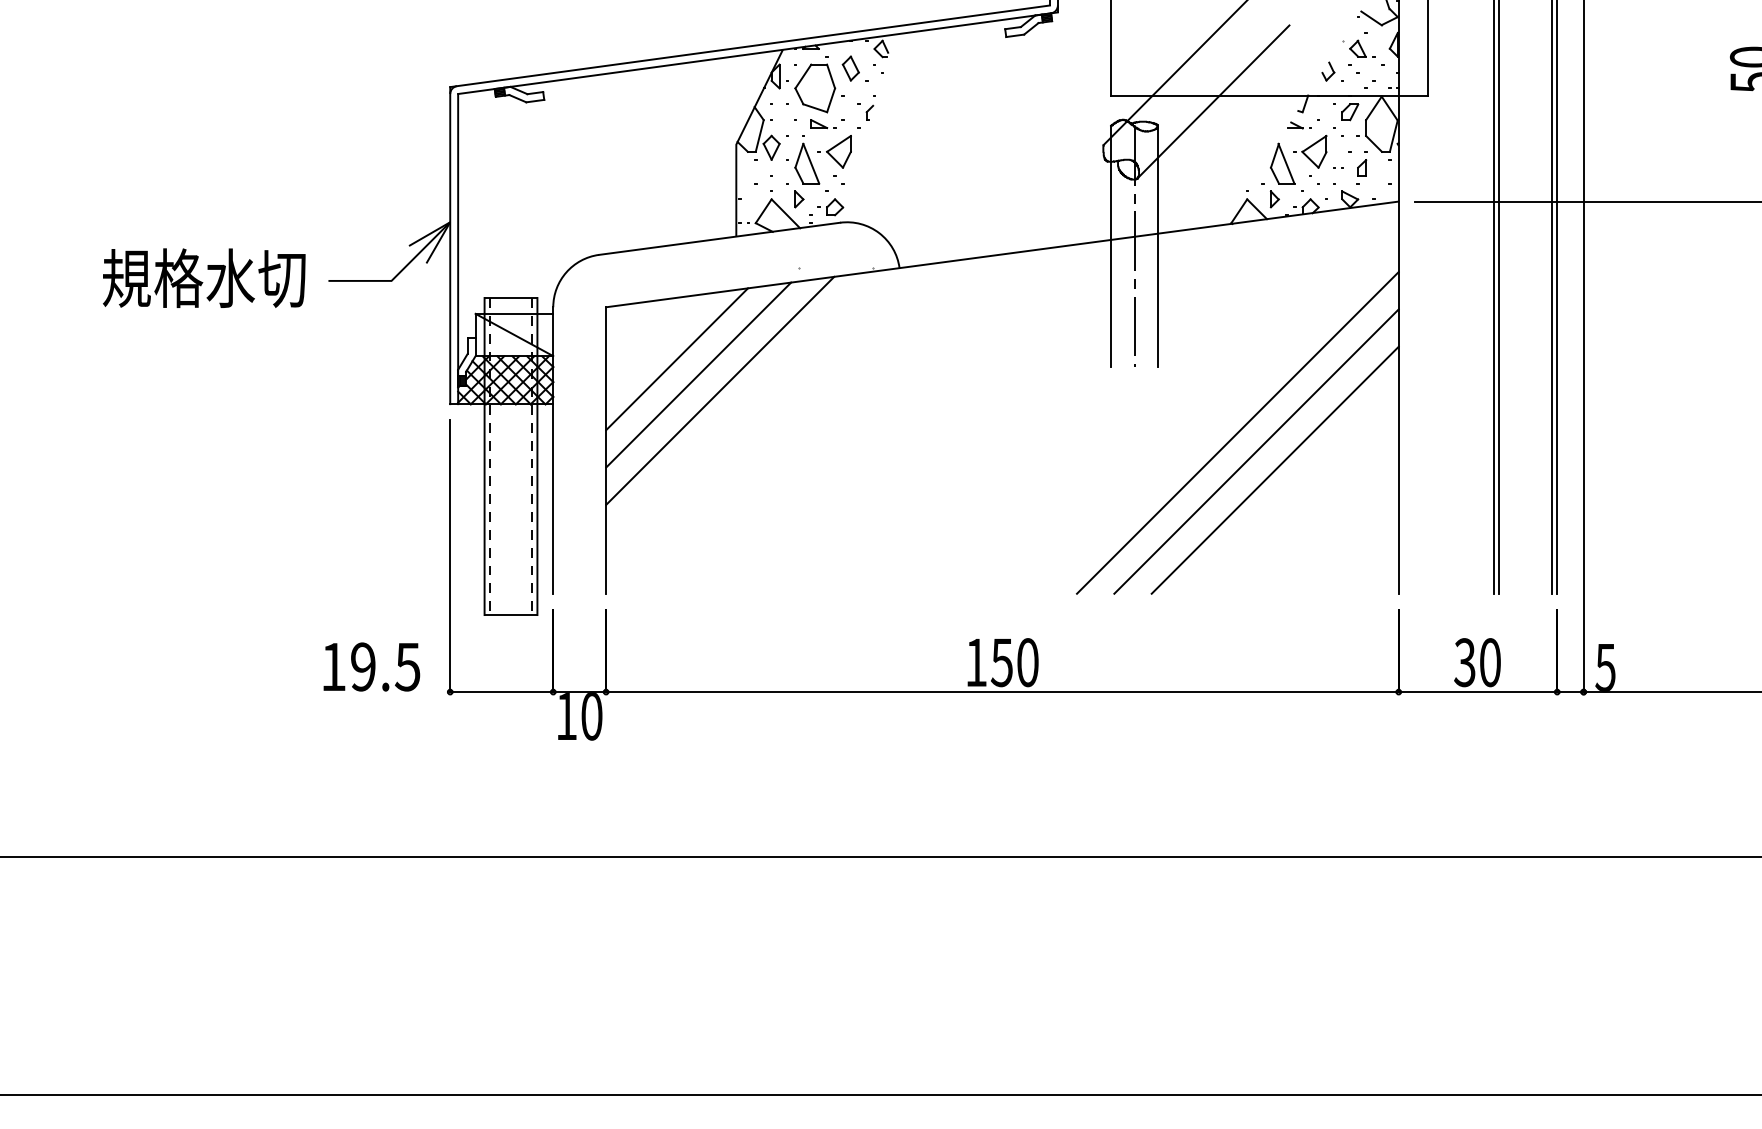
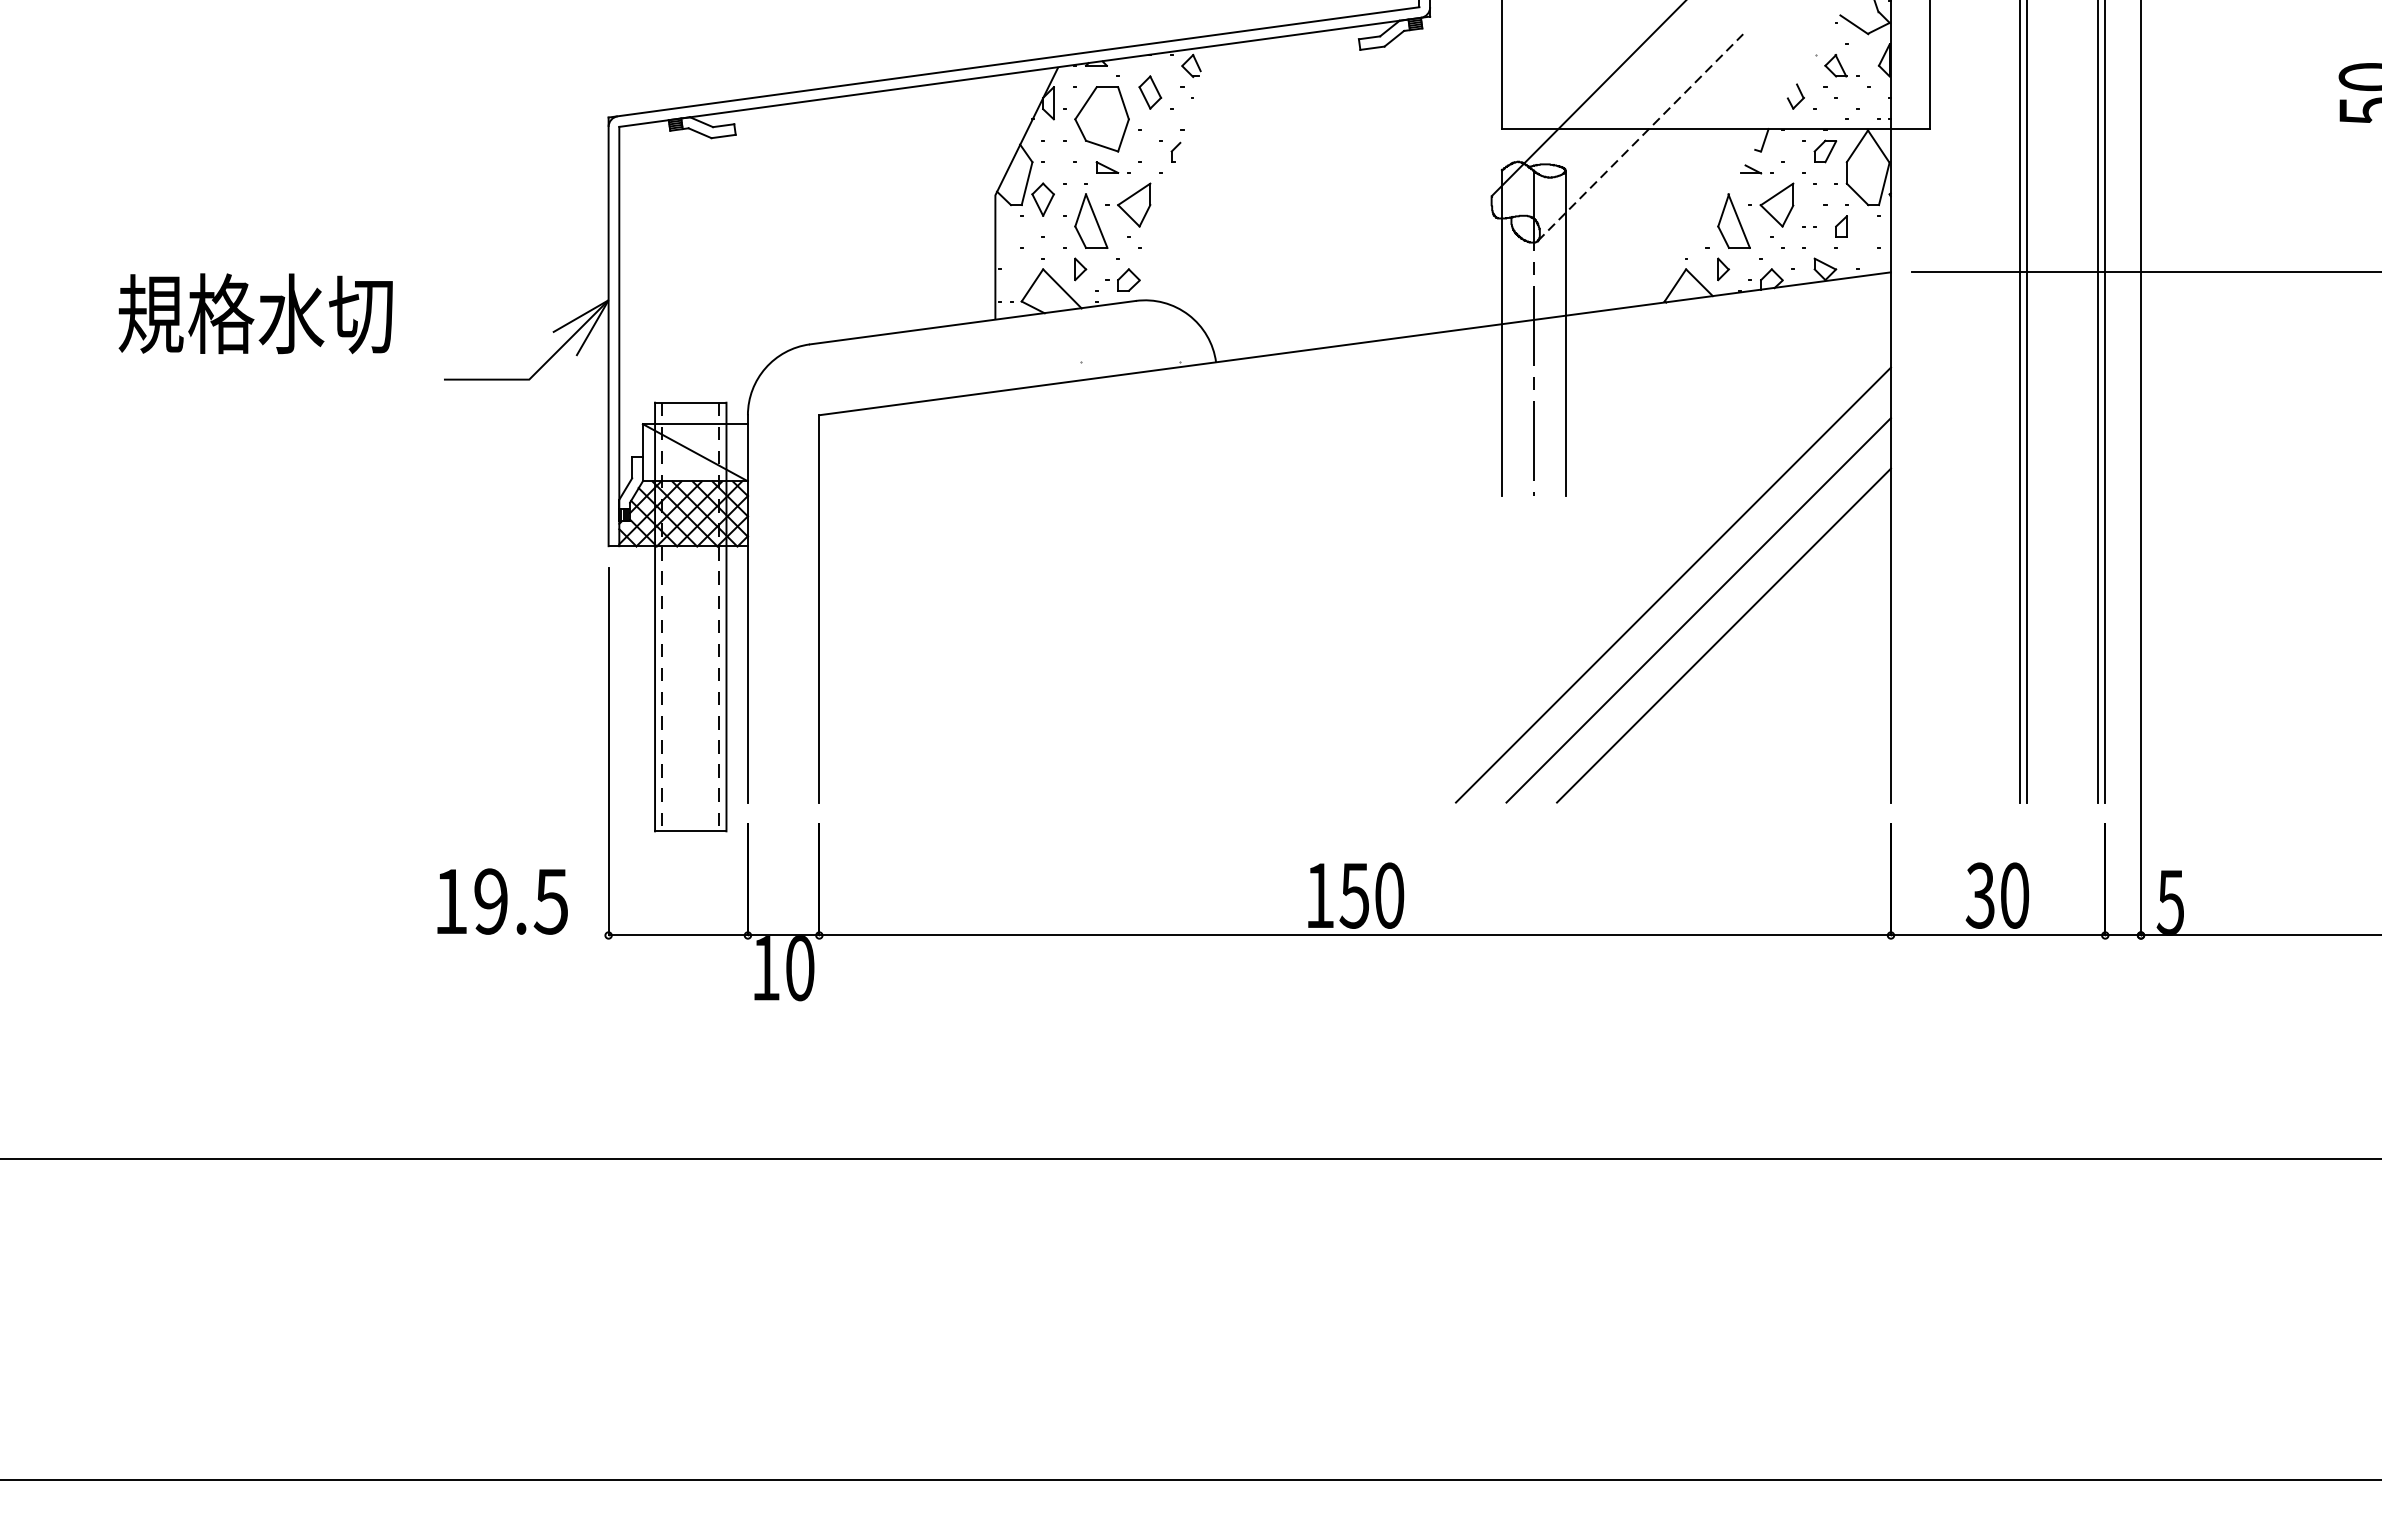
line: (1213, 101) -> (1640, 137), solid -> dashed
text: (204, 277) -> (256, 312), moved
line: (677, 359) -> (915, 485), removed
line: (698, 374) -> (944, 506), removed
line: (720, 390) -> (974, 527), removed

